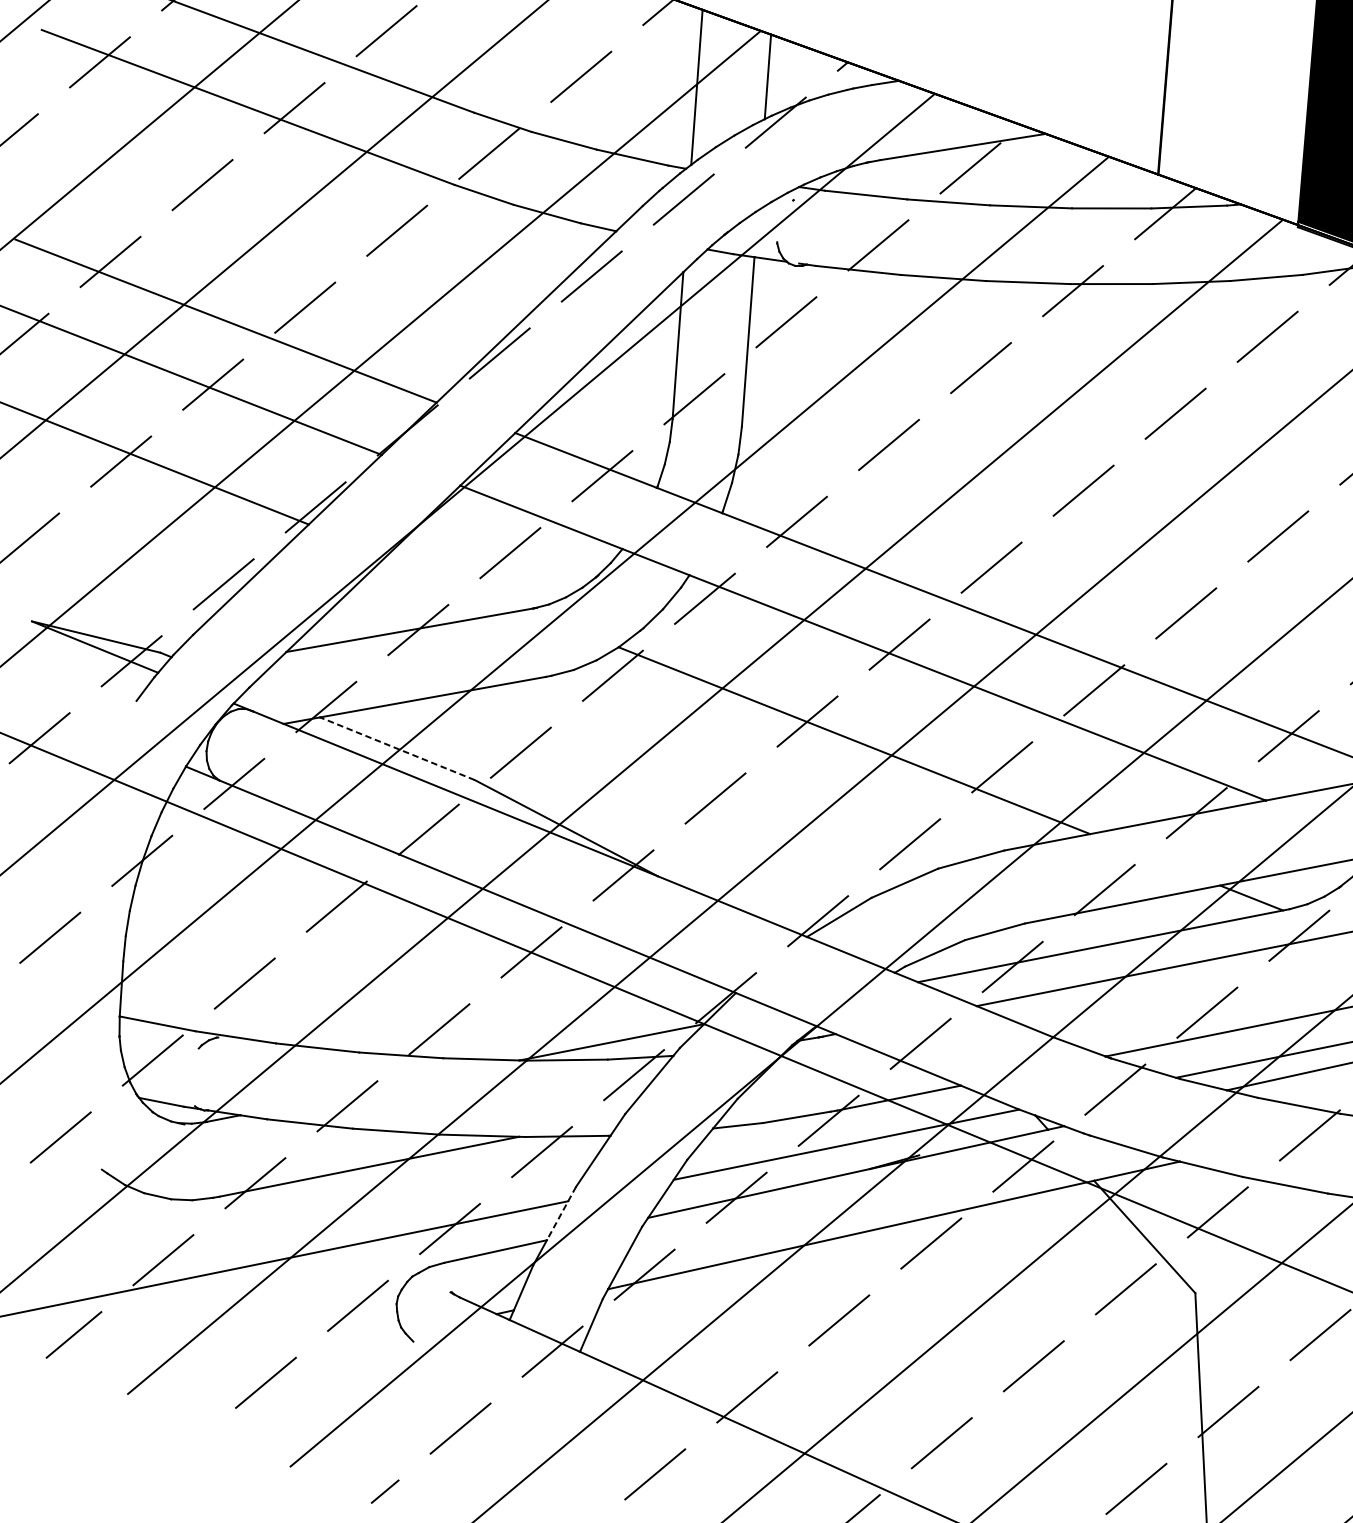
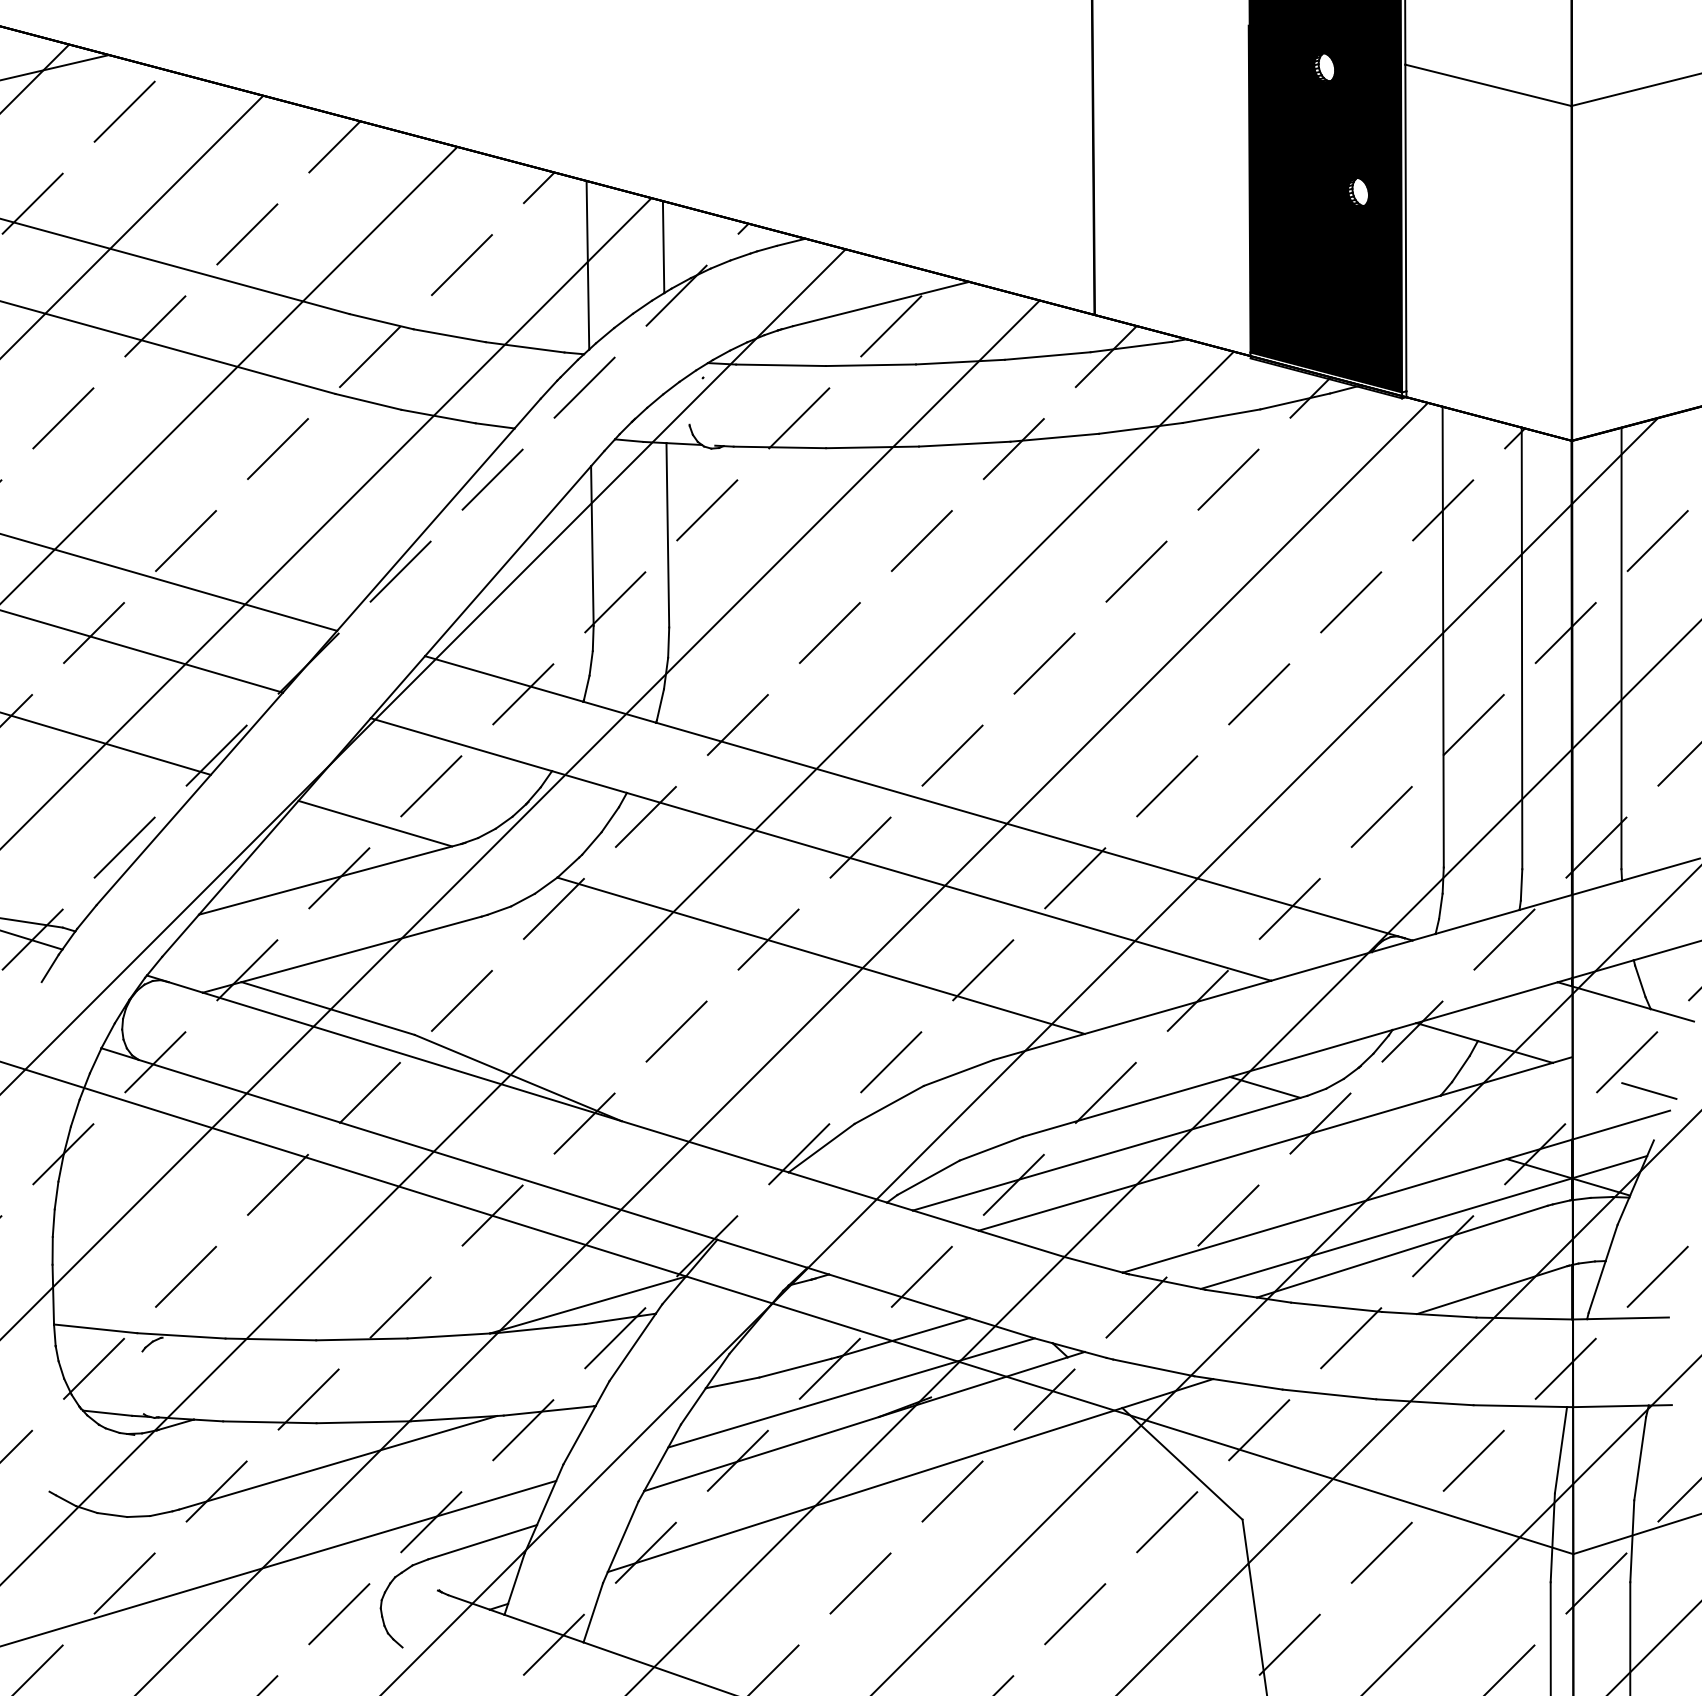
line: (456, 582) -> (375, 823), added
line: (397, 748) -> (328, 1008), dashed -> solid
line: (561, 1213) -> (550, 1494), dashed -> solid

